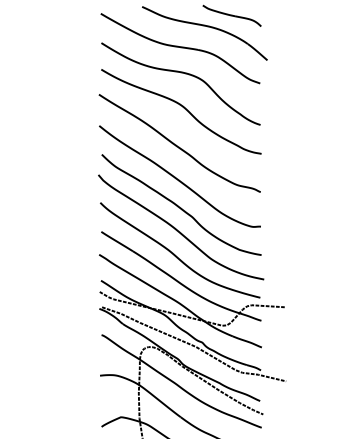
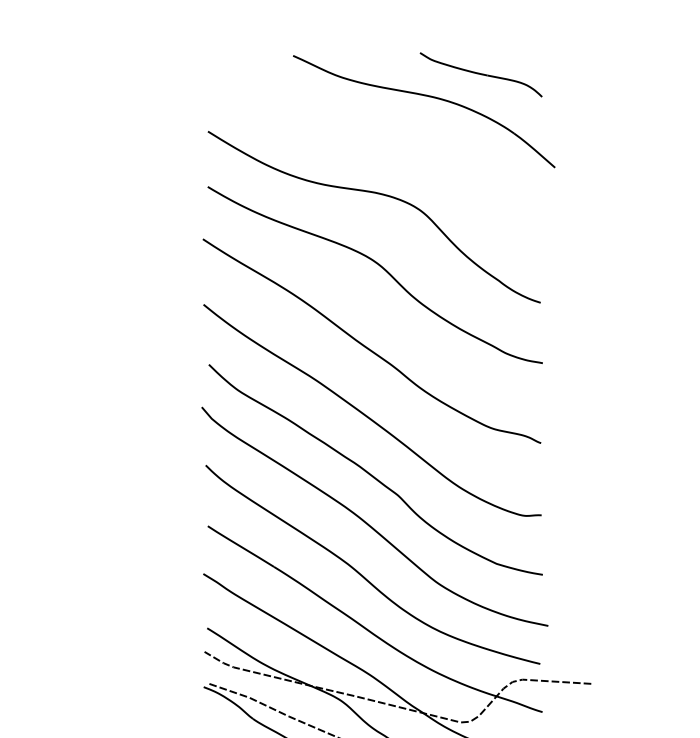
part: (180, 48) -> (373, 142), removed

